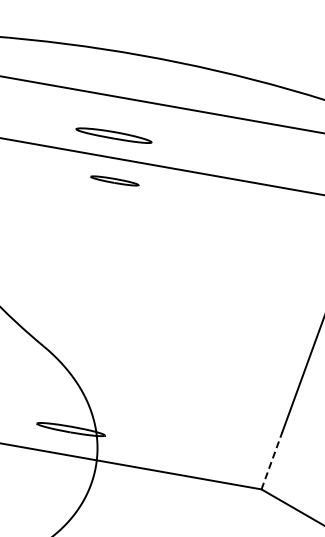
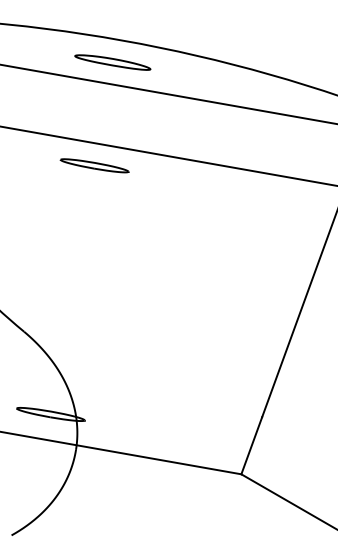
part: (113, 135) -> (112, 62), moved
part: (114, 180) -> (94, 165), size x1.43
line: (271, 460) -> (251, 445), dashed -> solid

